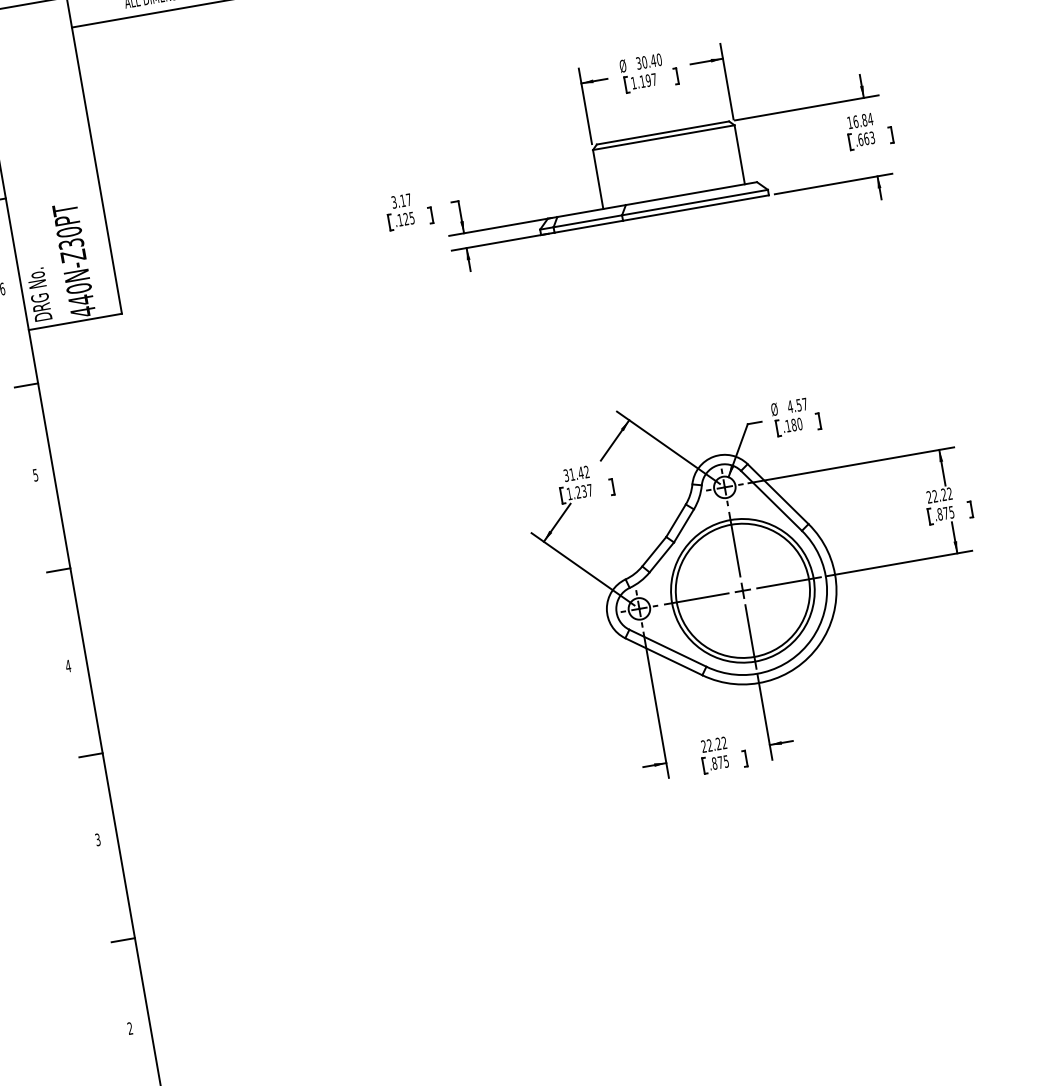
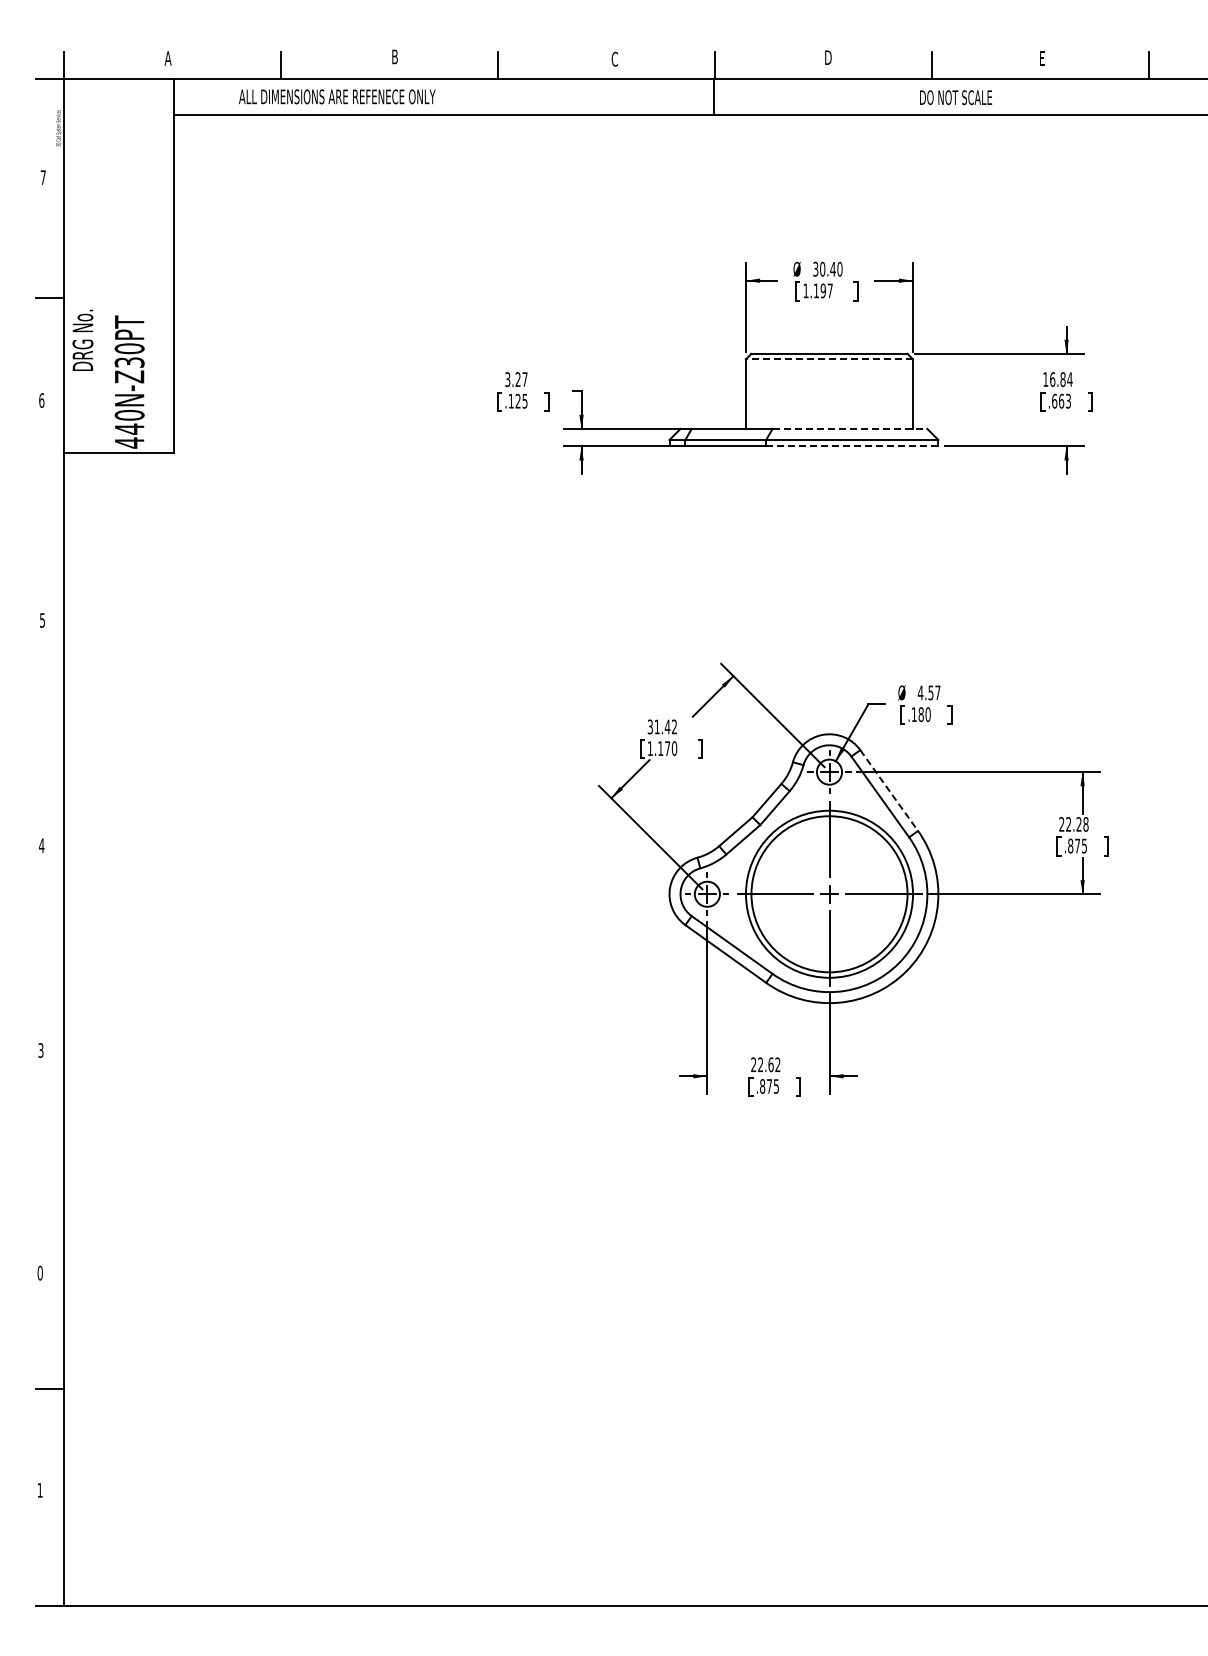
line: (663, 137) -> (829, 359), solid -> dashed
line: (691, 193) -> (850, 428), solid -> dashed
text: (402, 200) -> (517, 379), 3.17 -> 3.27
line: (695, 208) -> (851, 446), solid -> dashed
text: (38, 293) -> (82, 339), moved
line: (26, 385) -> (49, 515), removed
text: (584, 491) -> (667, 748), 1.237 -> 1.170
text: (949, 493) -> (1085, 824), 22.22 -> 22.28
line: (778, 494) -> (889, 790), solid -> dashed
line: (58, 570) -> (49, 734), removed
text: (718, 743) -> (770, 1064), 22.22 -> 22.62
line: (90, 755) -> (49, 952), removed
line: (122, 940) -> (49, 1170), removed
text: (129, 1028) -> (39, 1272), 2 -> 0

